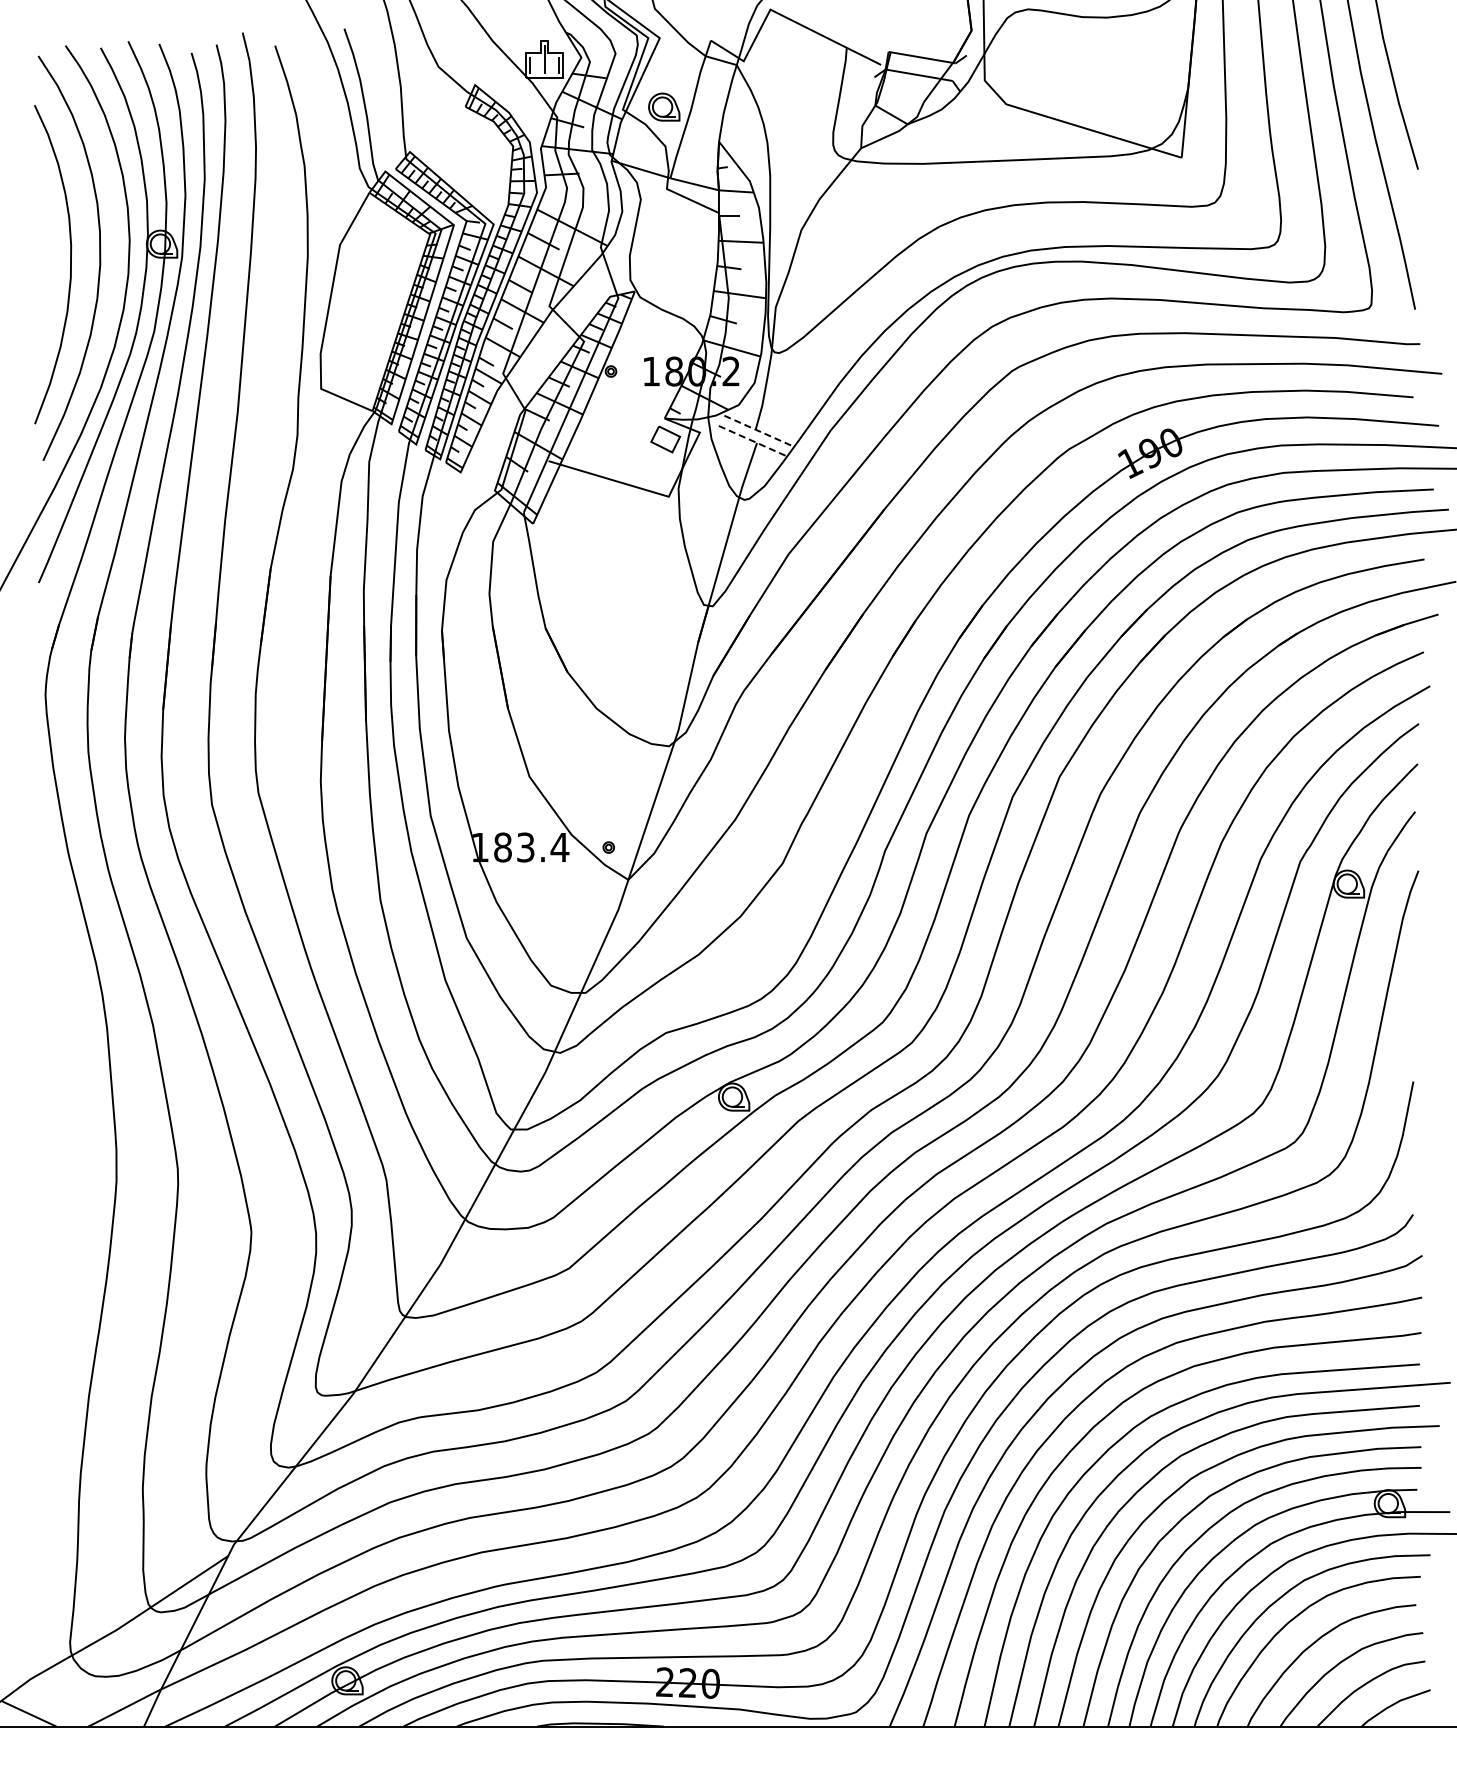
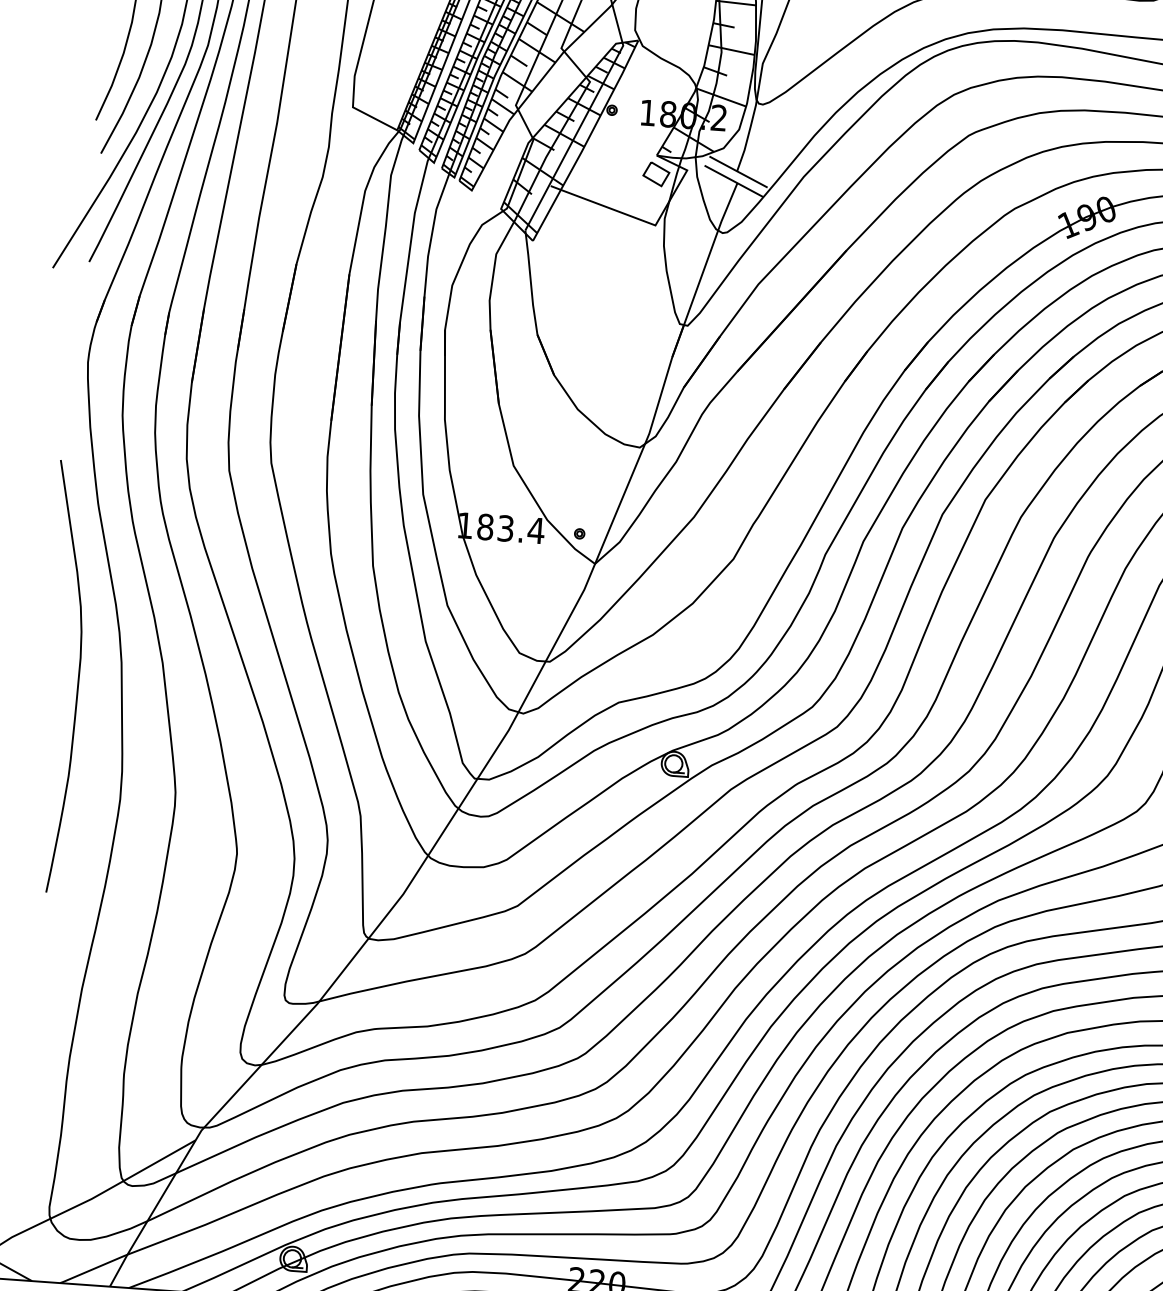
line: (756, 430) -> (737, 172), dashed -> solid
line: (754, 441) -> (735, 181), dashed -> solid
curve: (59, 1048) -> (77, 677), added

